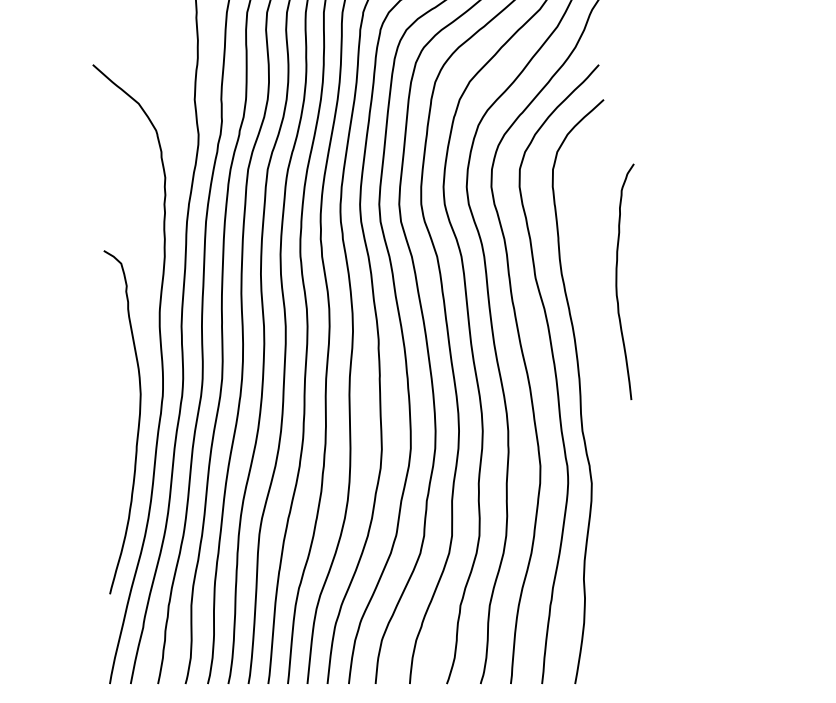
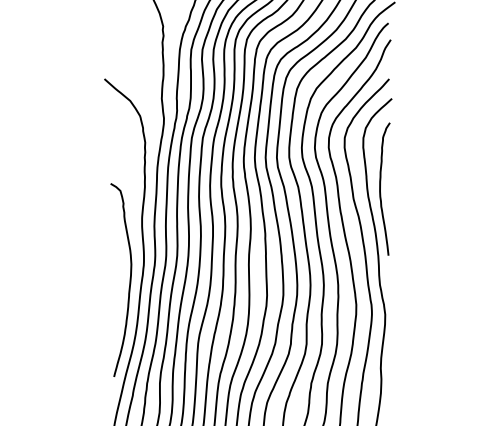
curve: (617, 280) -> (380, 188), moved

